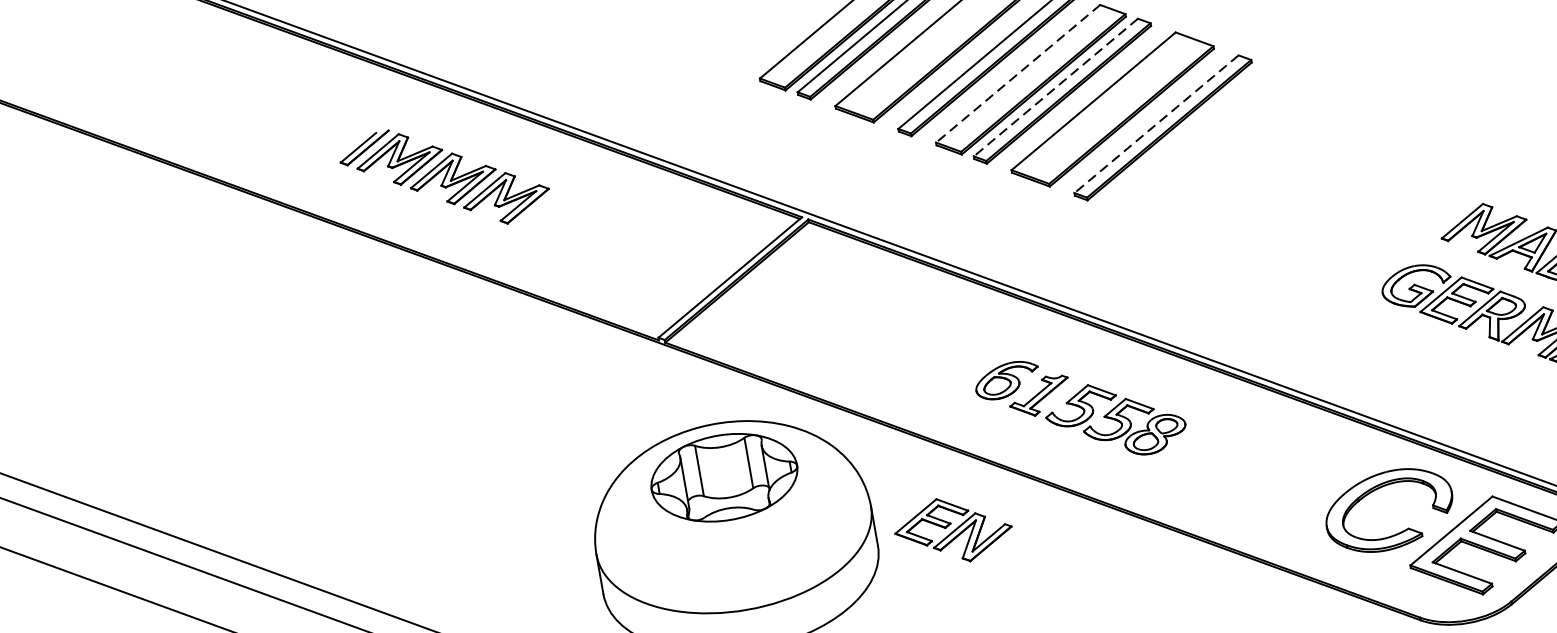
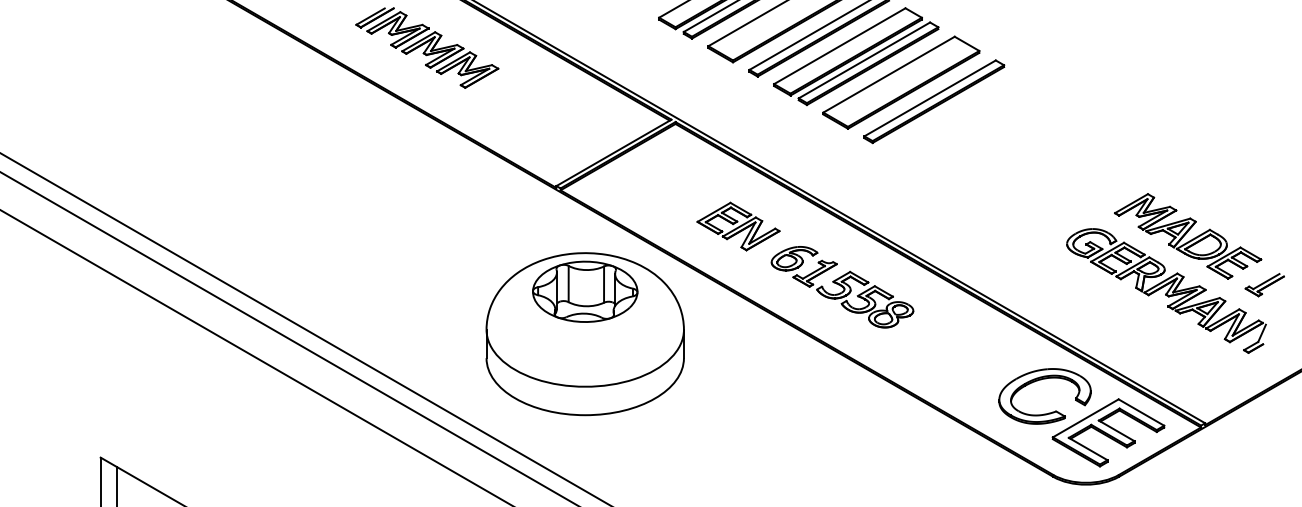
line: (1017, 74) -> (839, 46), dashed -> solid
line: (1056, 87) -> (864, 60), dashed -> solid
line: (1157, 124) -> (930, 98), dashed -> solid
part: (953, 530) -> (738, 226), moved

